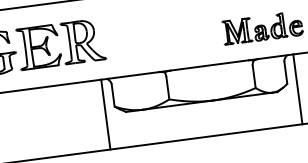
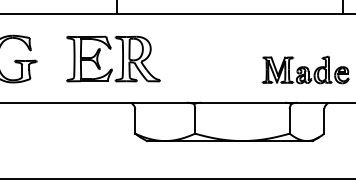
part: (69, 42) -> (122, 58), moved
line: (297, 88) -> (334, 140), removed
line: (105, 114) -> (124, 140), removed

